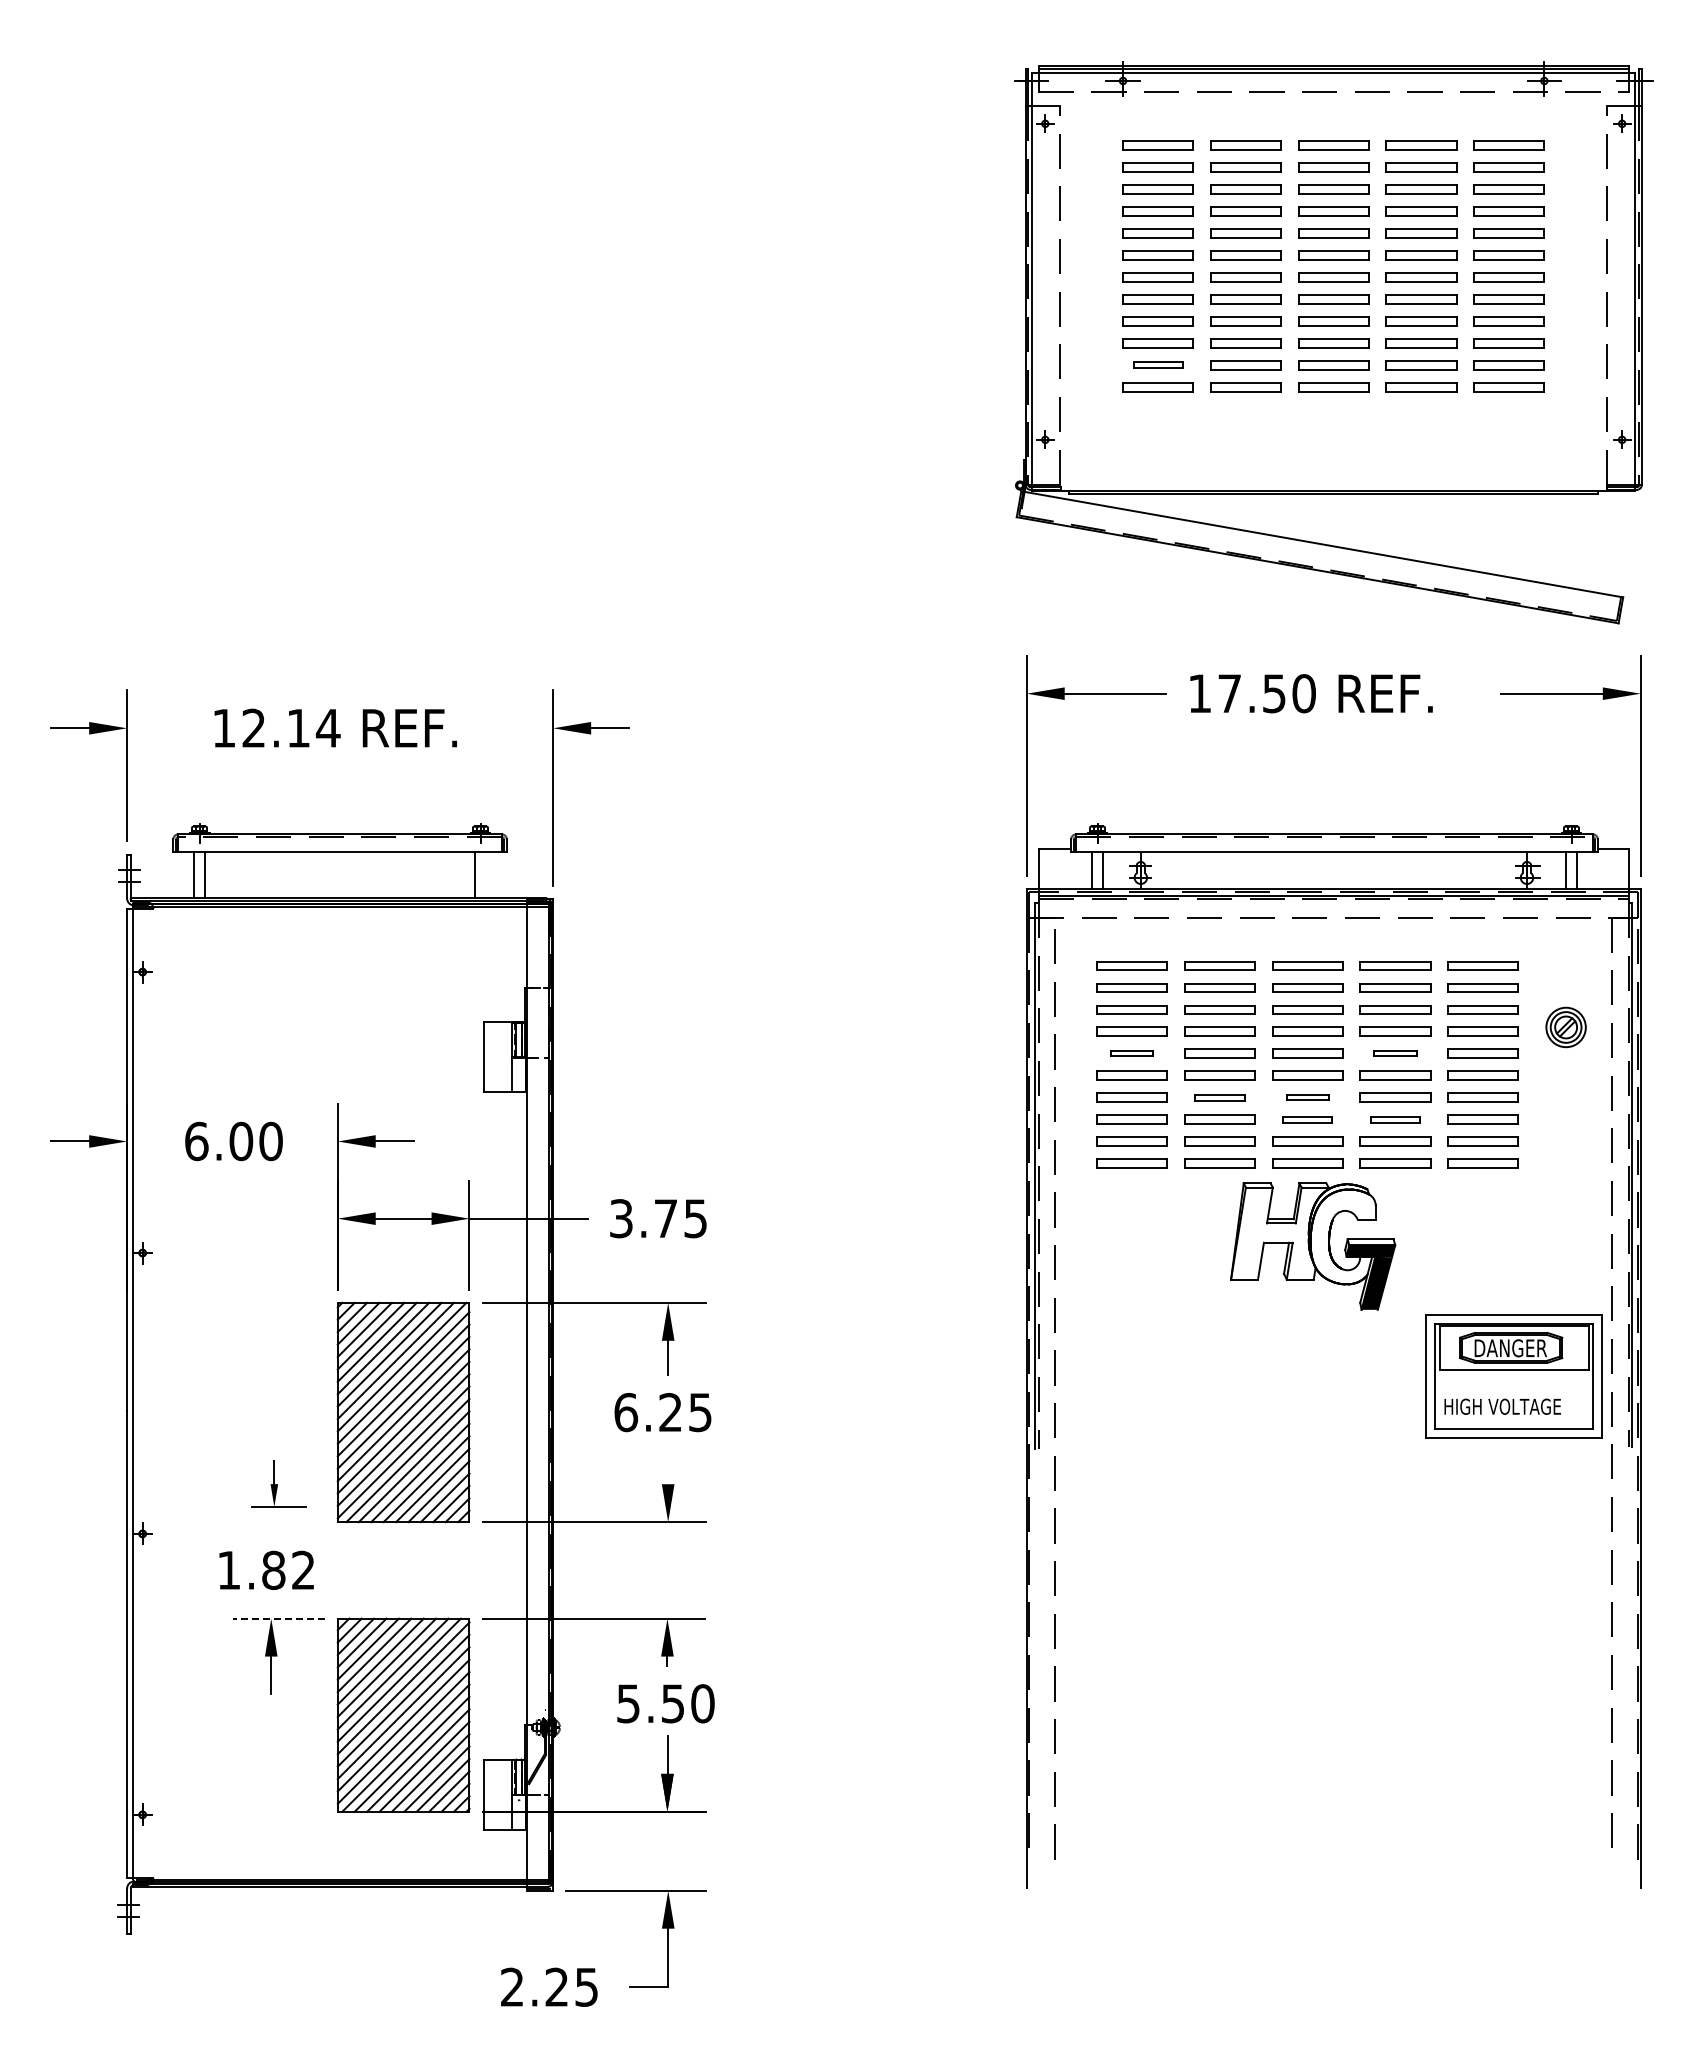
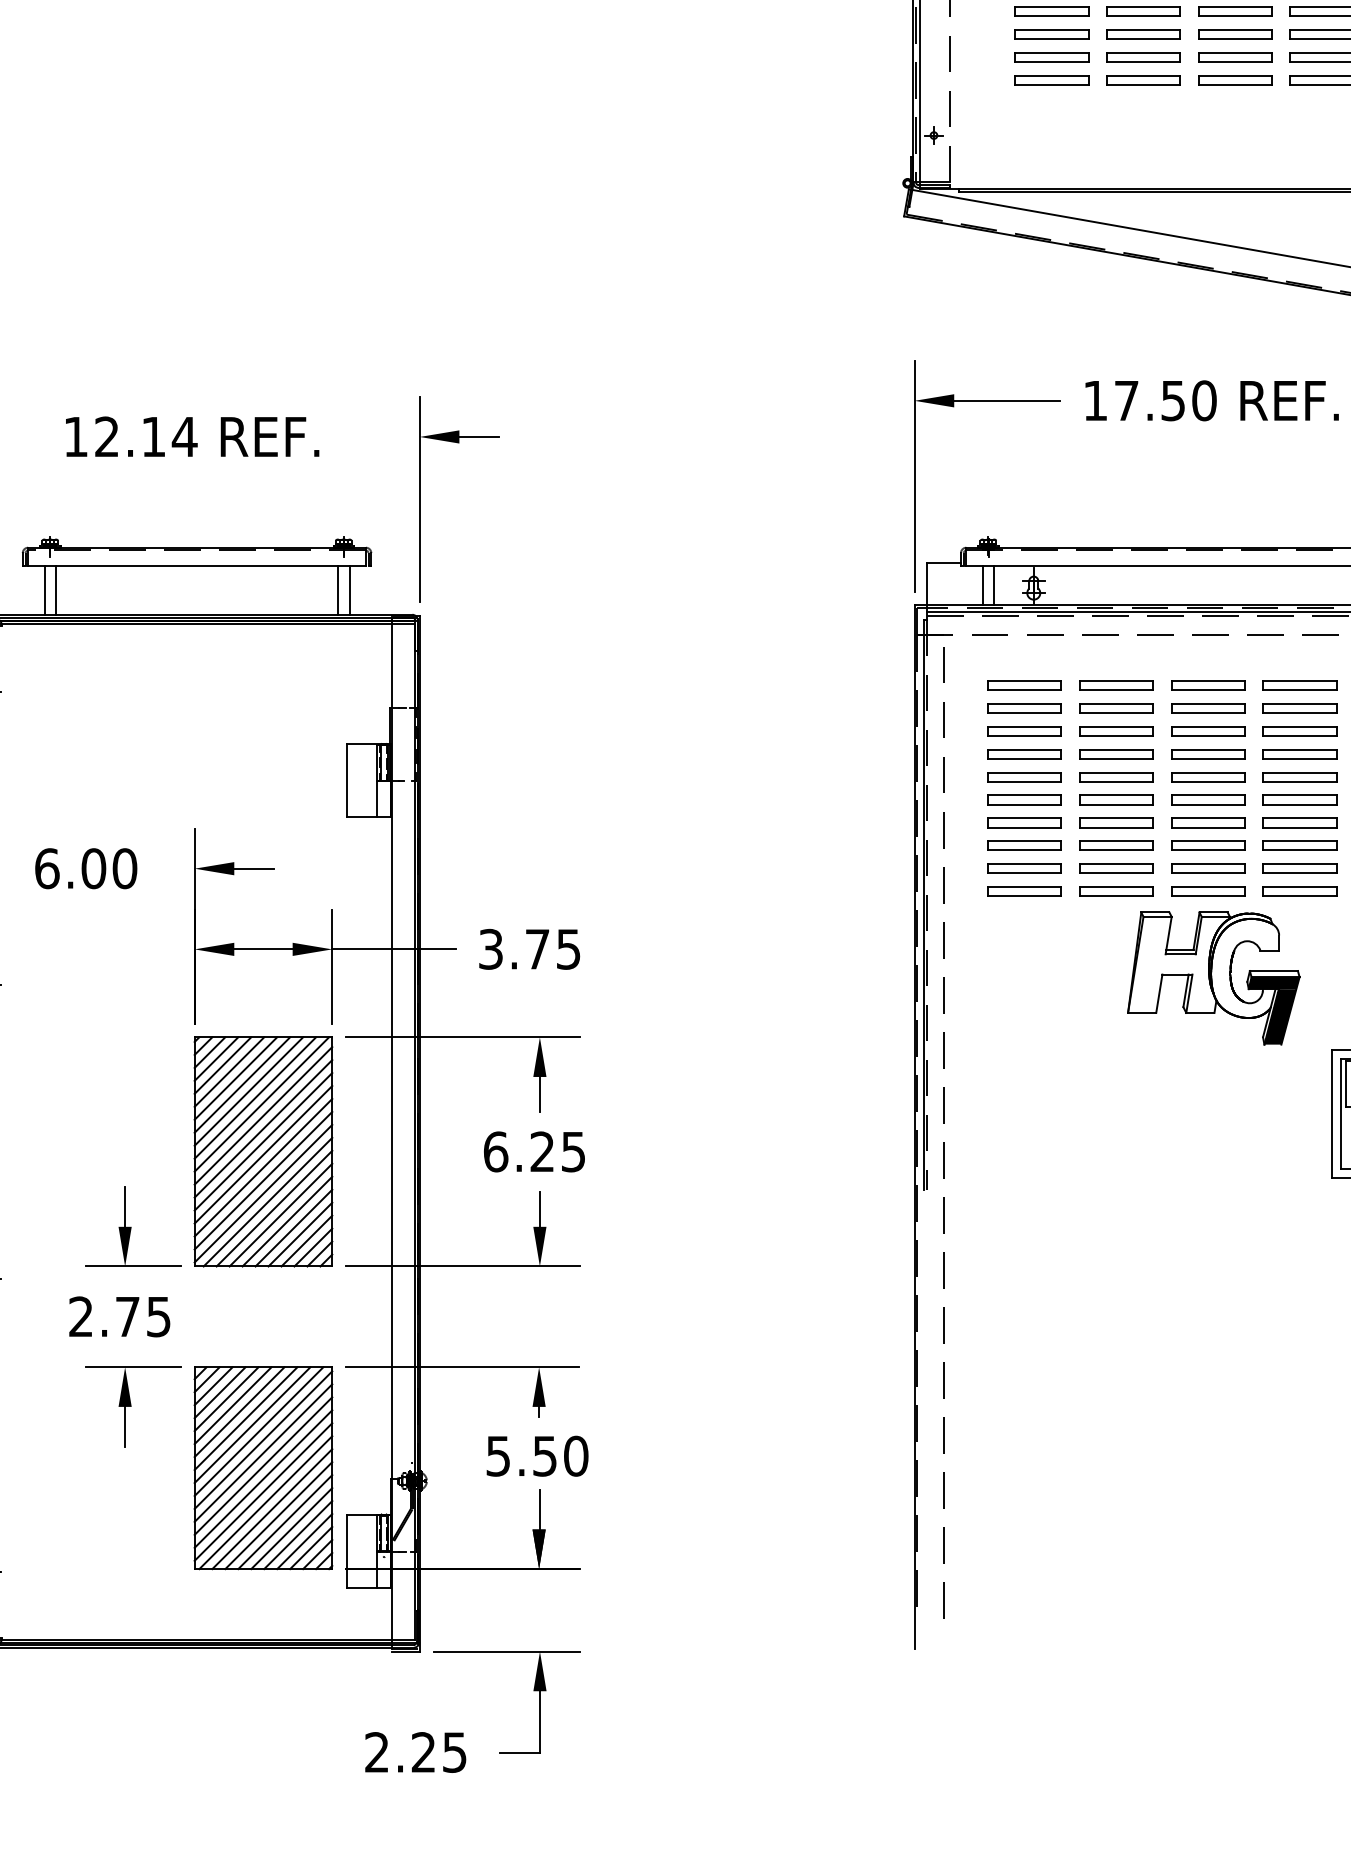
part: (1157, 365) -> (1051, 57), size x1.43
line: (485, 874) -> (349, 589), added
part: (1131, 1053) -> (1024, 776), size x1.67
part: (1395, 1053) -> (1299, 776), size x1.67
part: (1219, 1097) -> (1115, 822), size x1.43
part: (1307, 1097) -> (1207, 822), size x1.67
part: (1307, 1119) -> (1207, 845), size x1.43
part: (1395, 1119) -> (1299, 845), size x1.43
line: (668, 1467) -> (540, 1209), added
part: (278, 1483) -> (132, 1226), size x1.67
text: (265, 1569) -> (119, 1315), 1.82 -> 2.75
line: (278, 1618) -> (132, 1367), dashed -> solid

